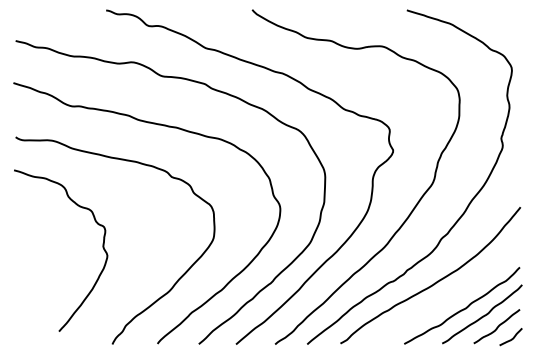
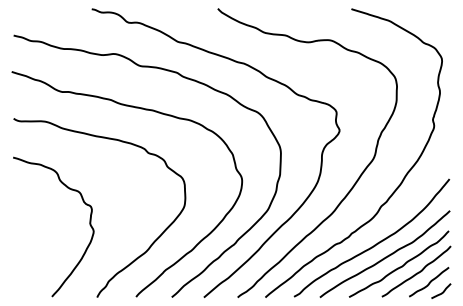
curve: (102, 247) -> (89, 224), moved
curve: (447, 296) -> (386, 256), added

